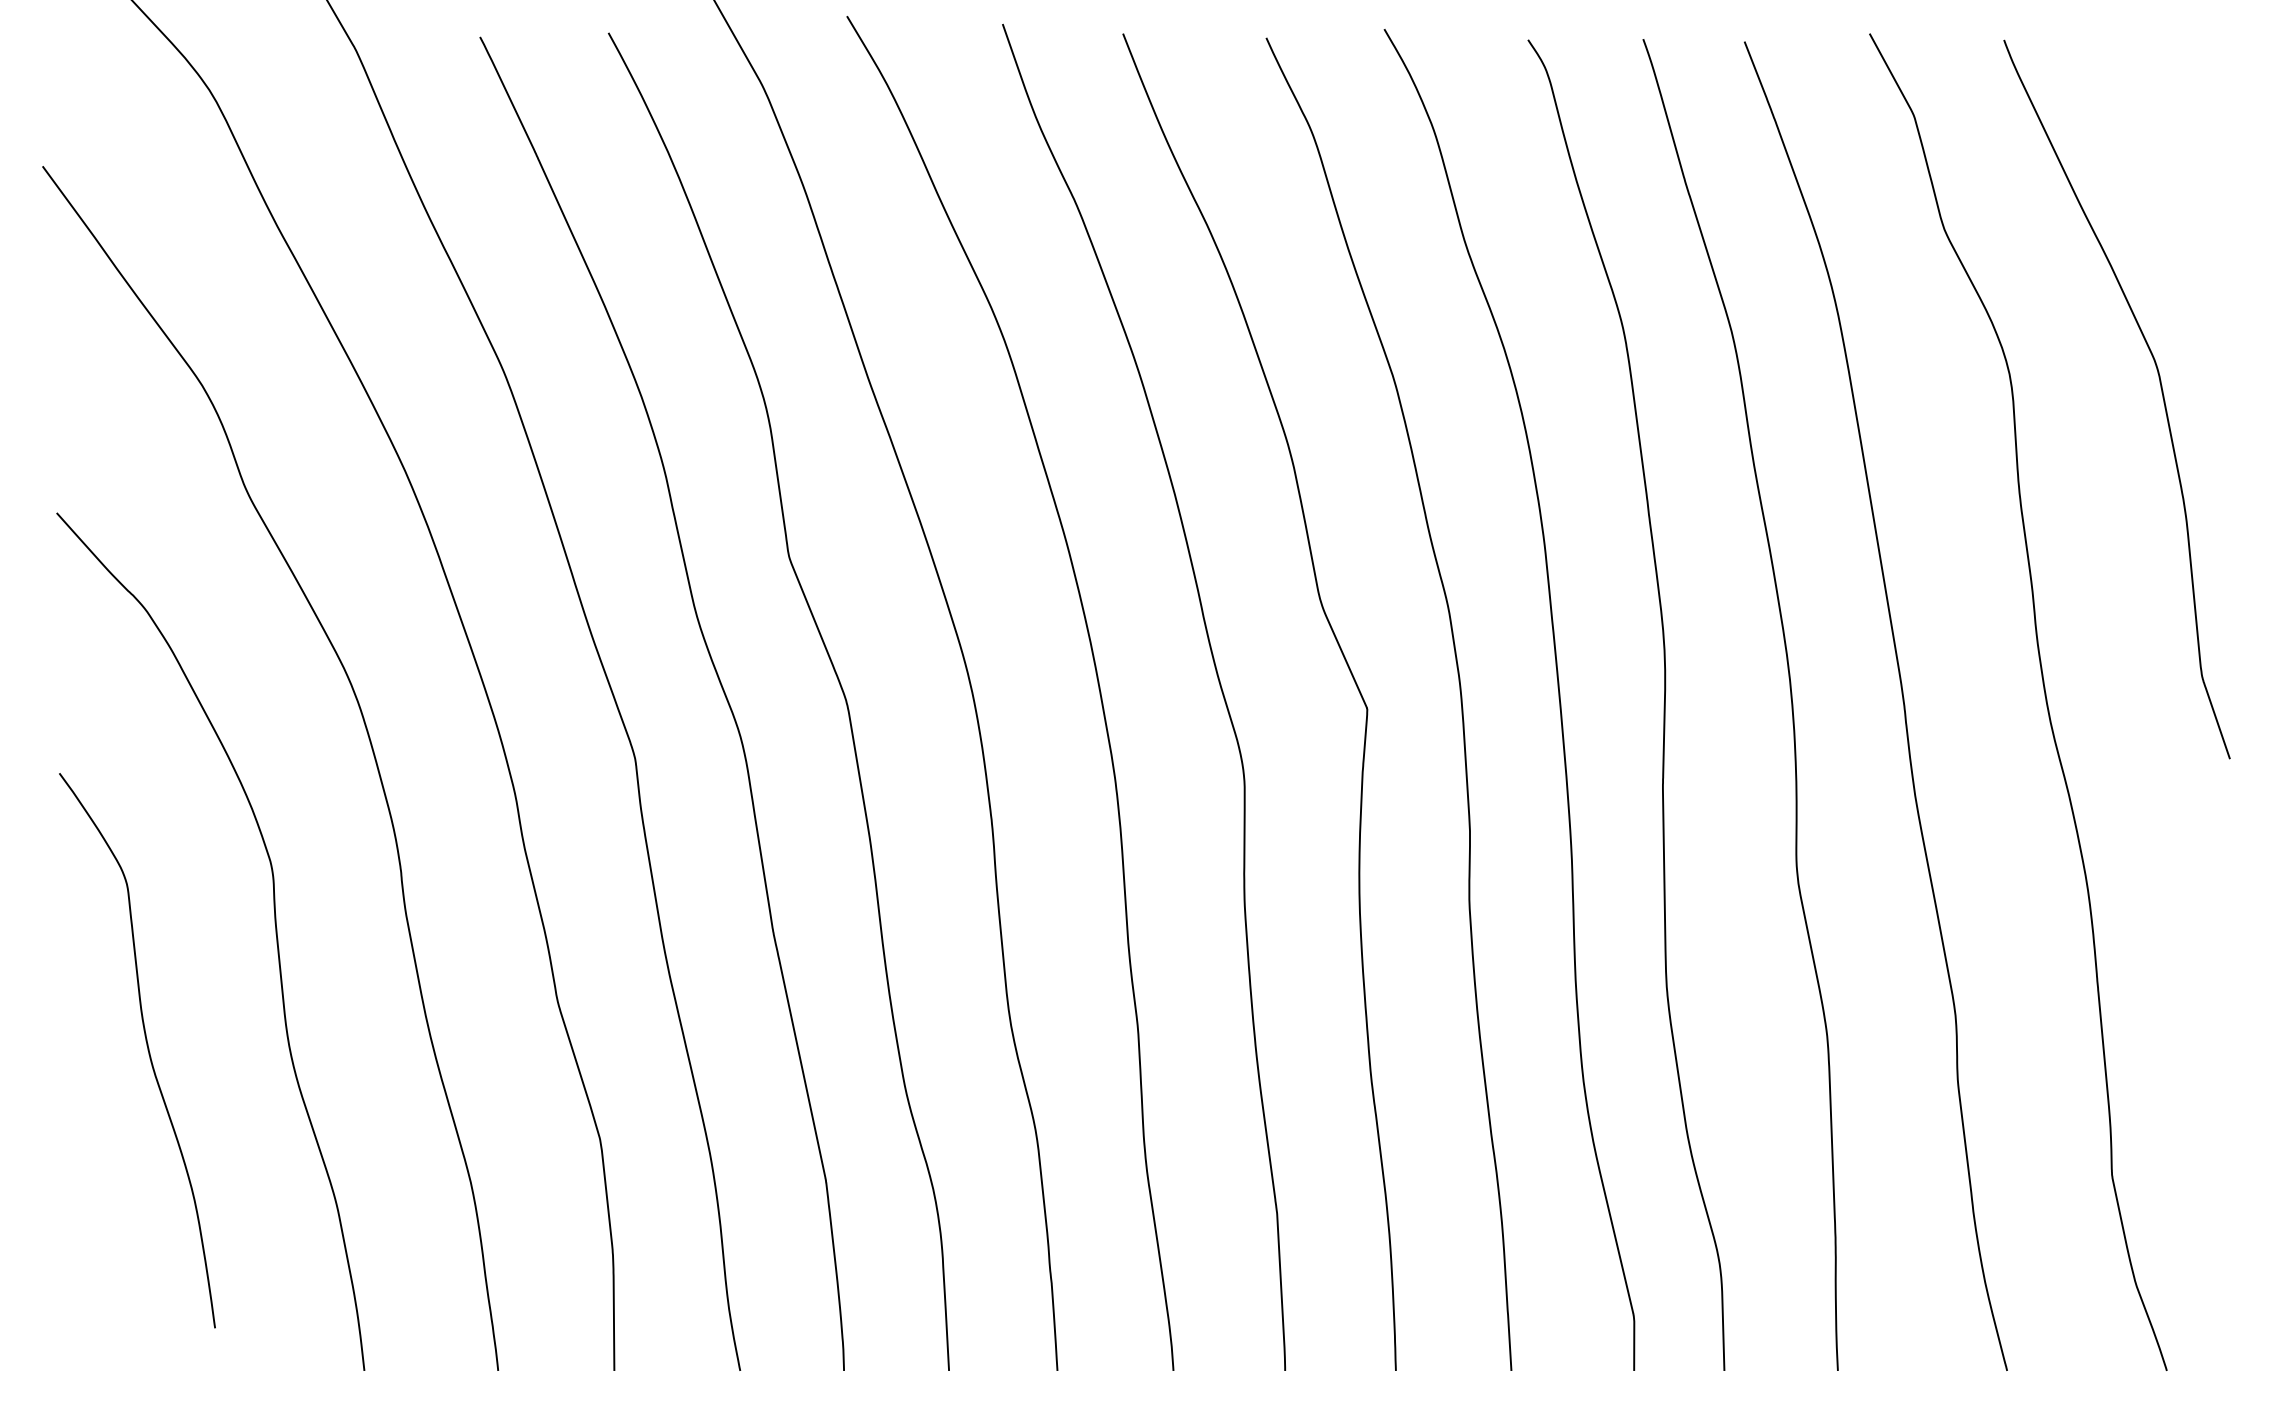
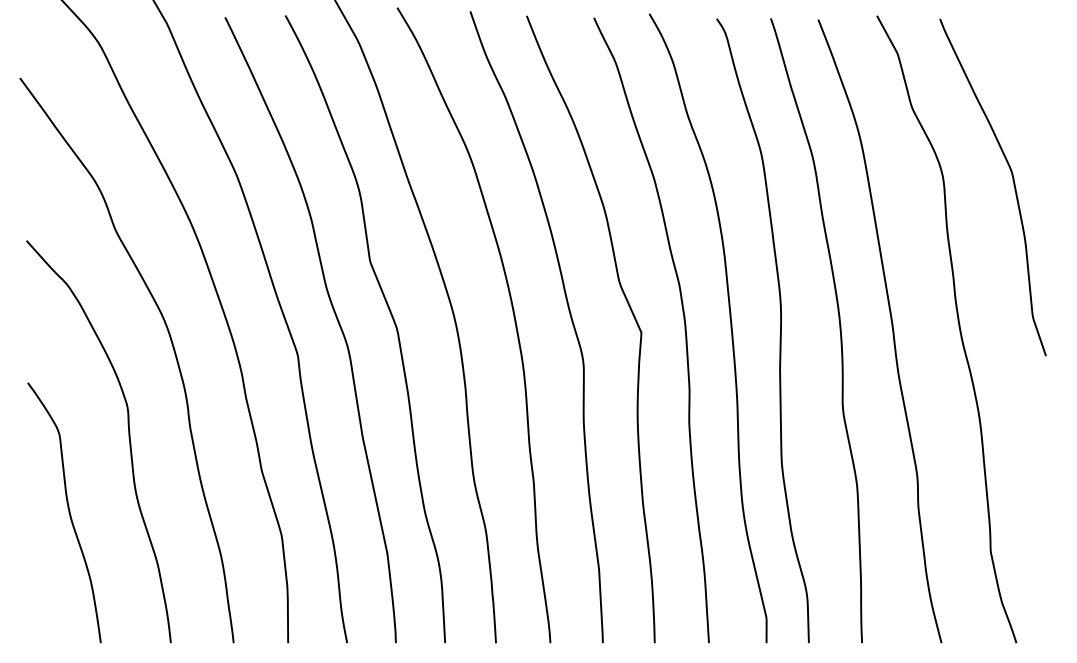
curve: (146, 1049) -> (68, 512), moved

